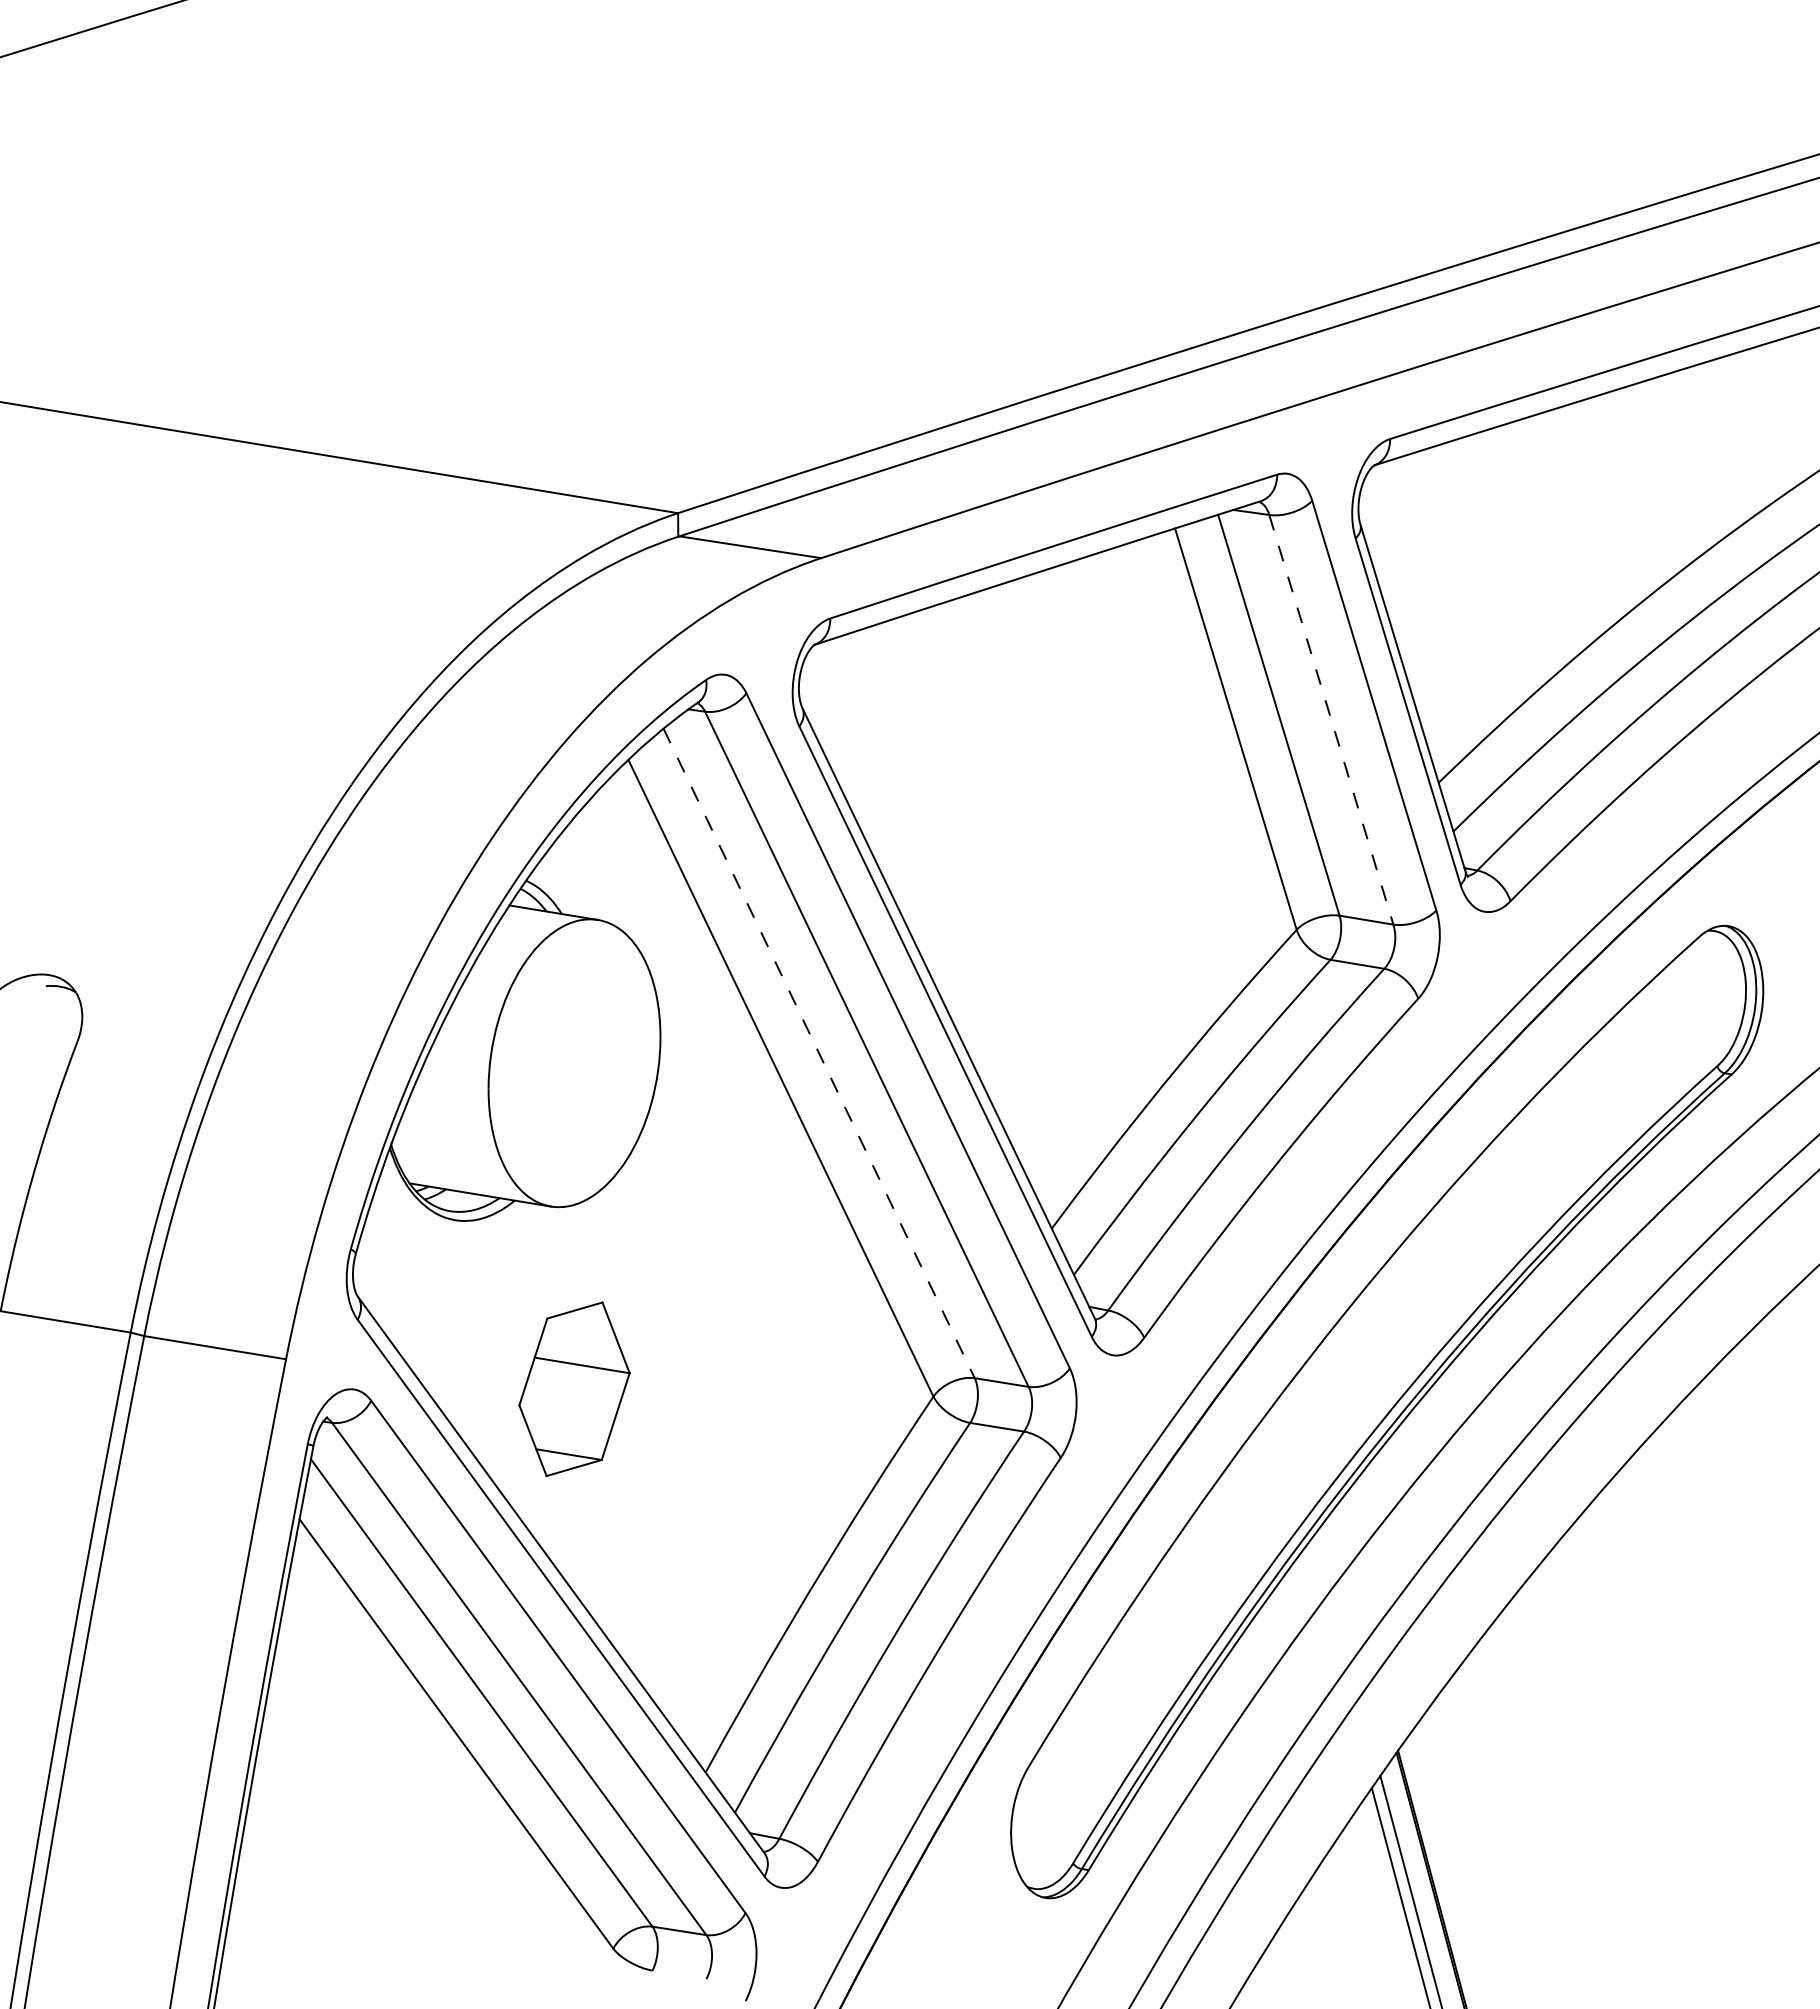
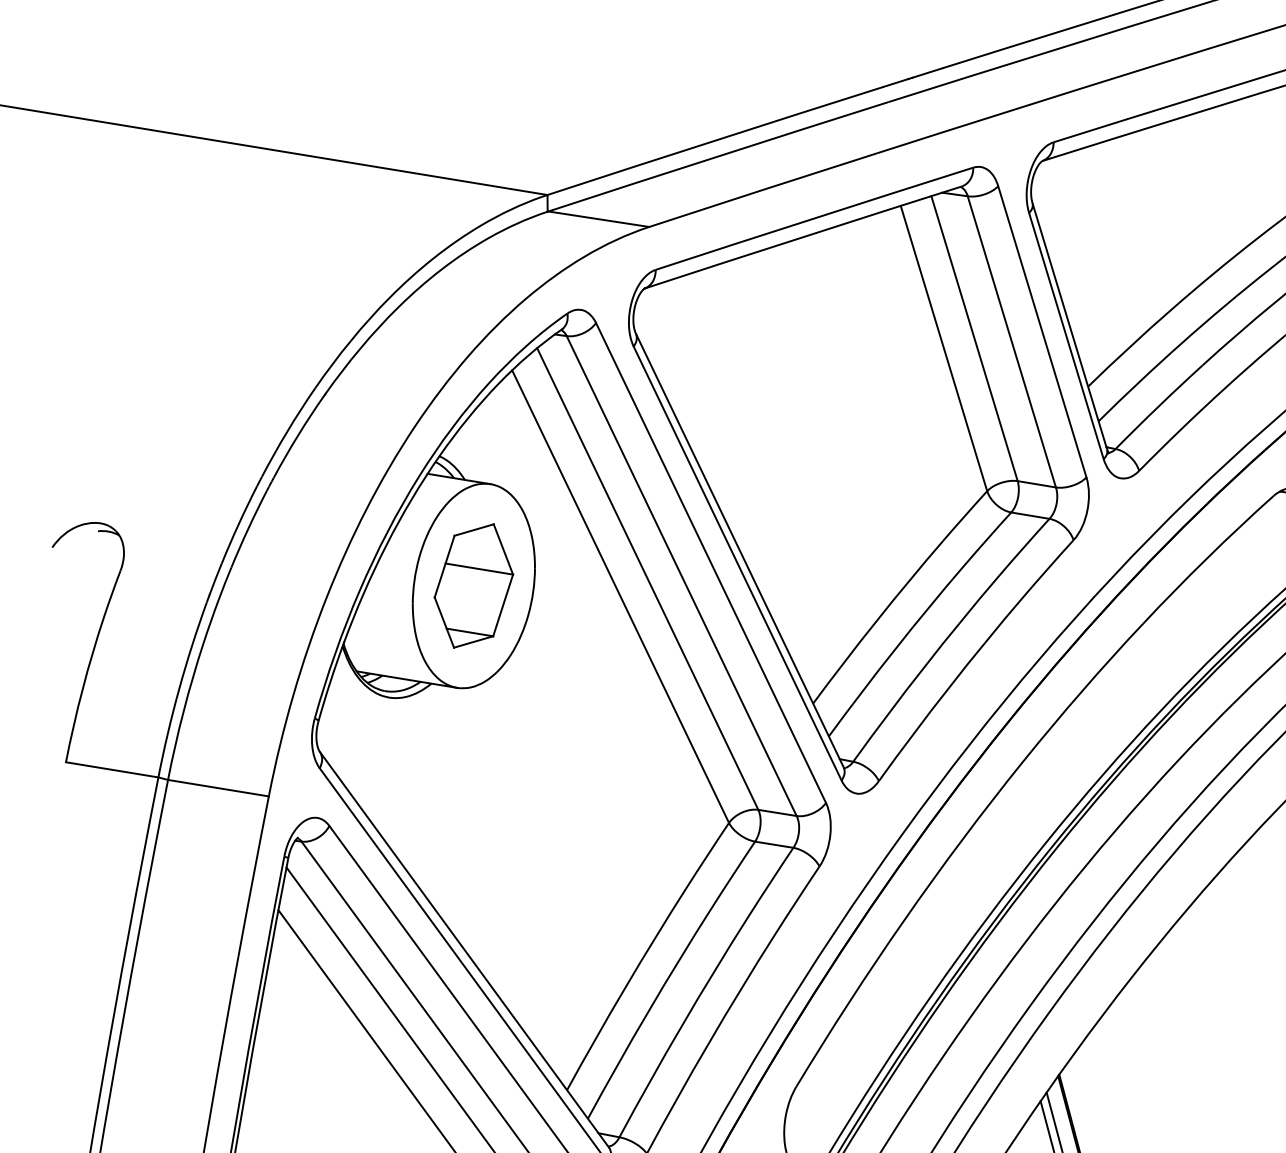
line: (1331, 720) -> (1011, 342), dashed -> solid
line: (819, 1053) -> (648, 579), dashed -> solid
part: (574, 1389) -> (473, 586), moved

